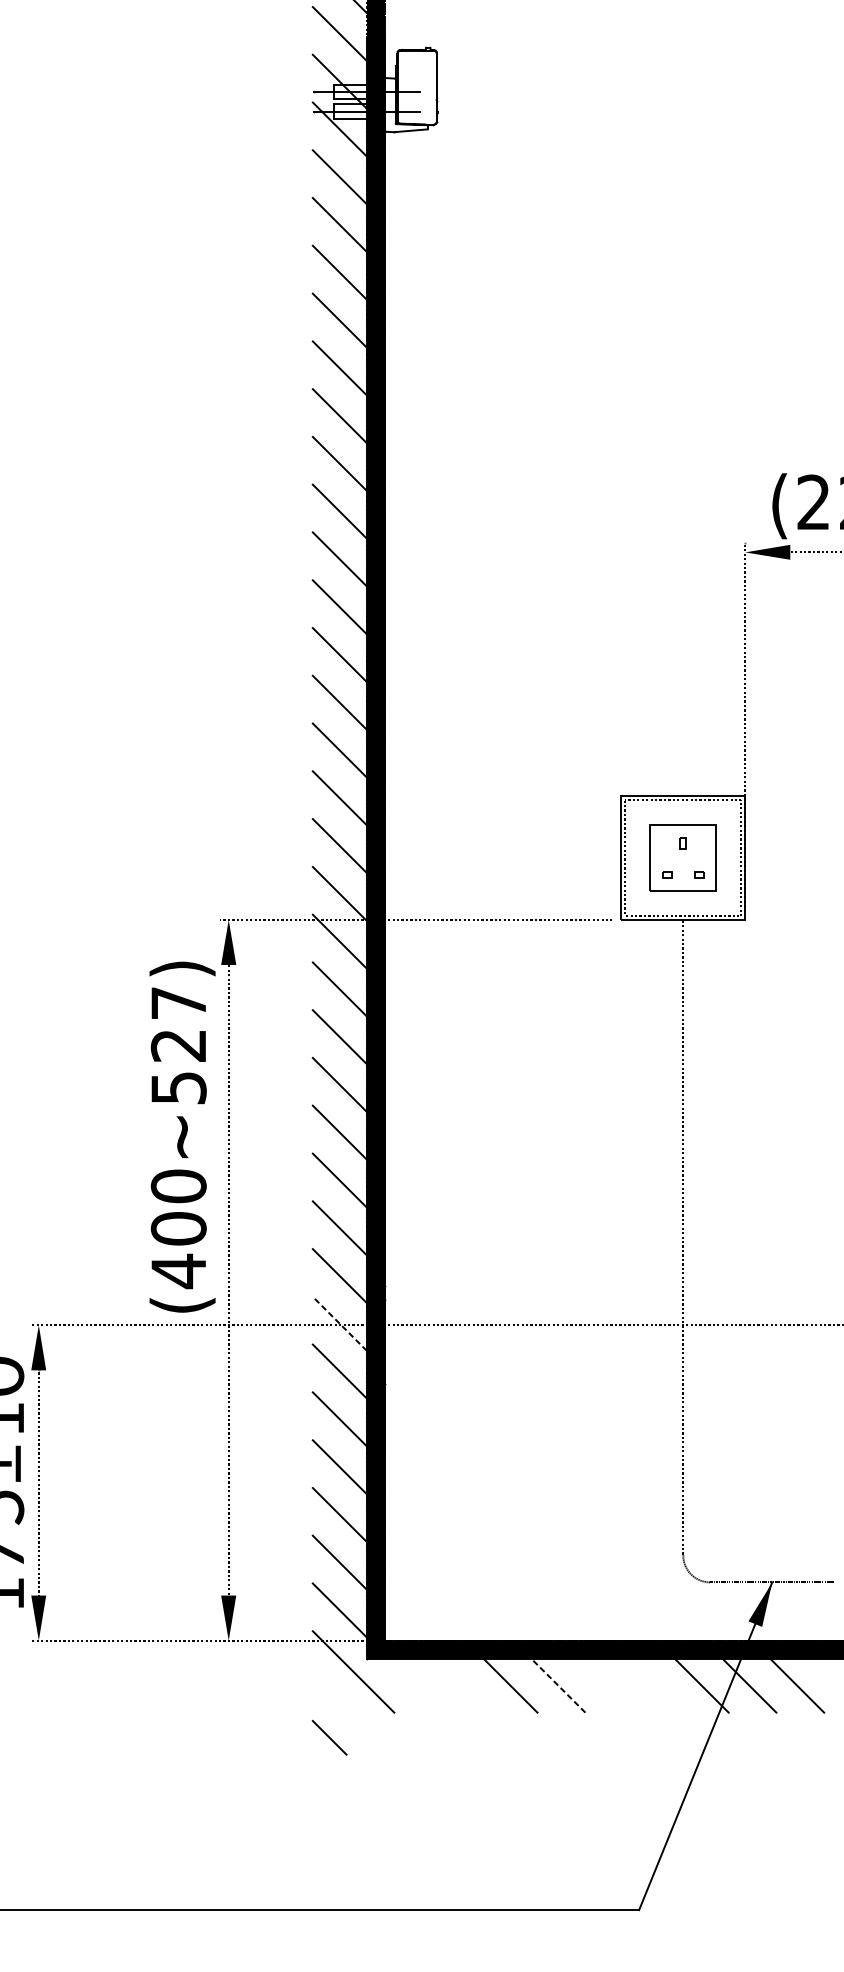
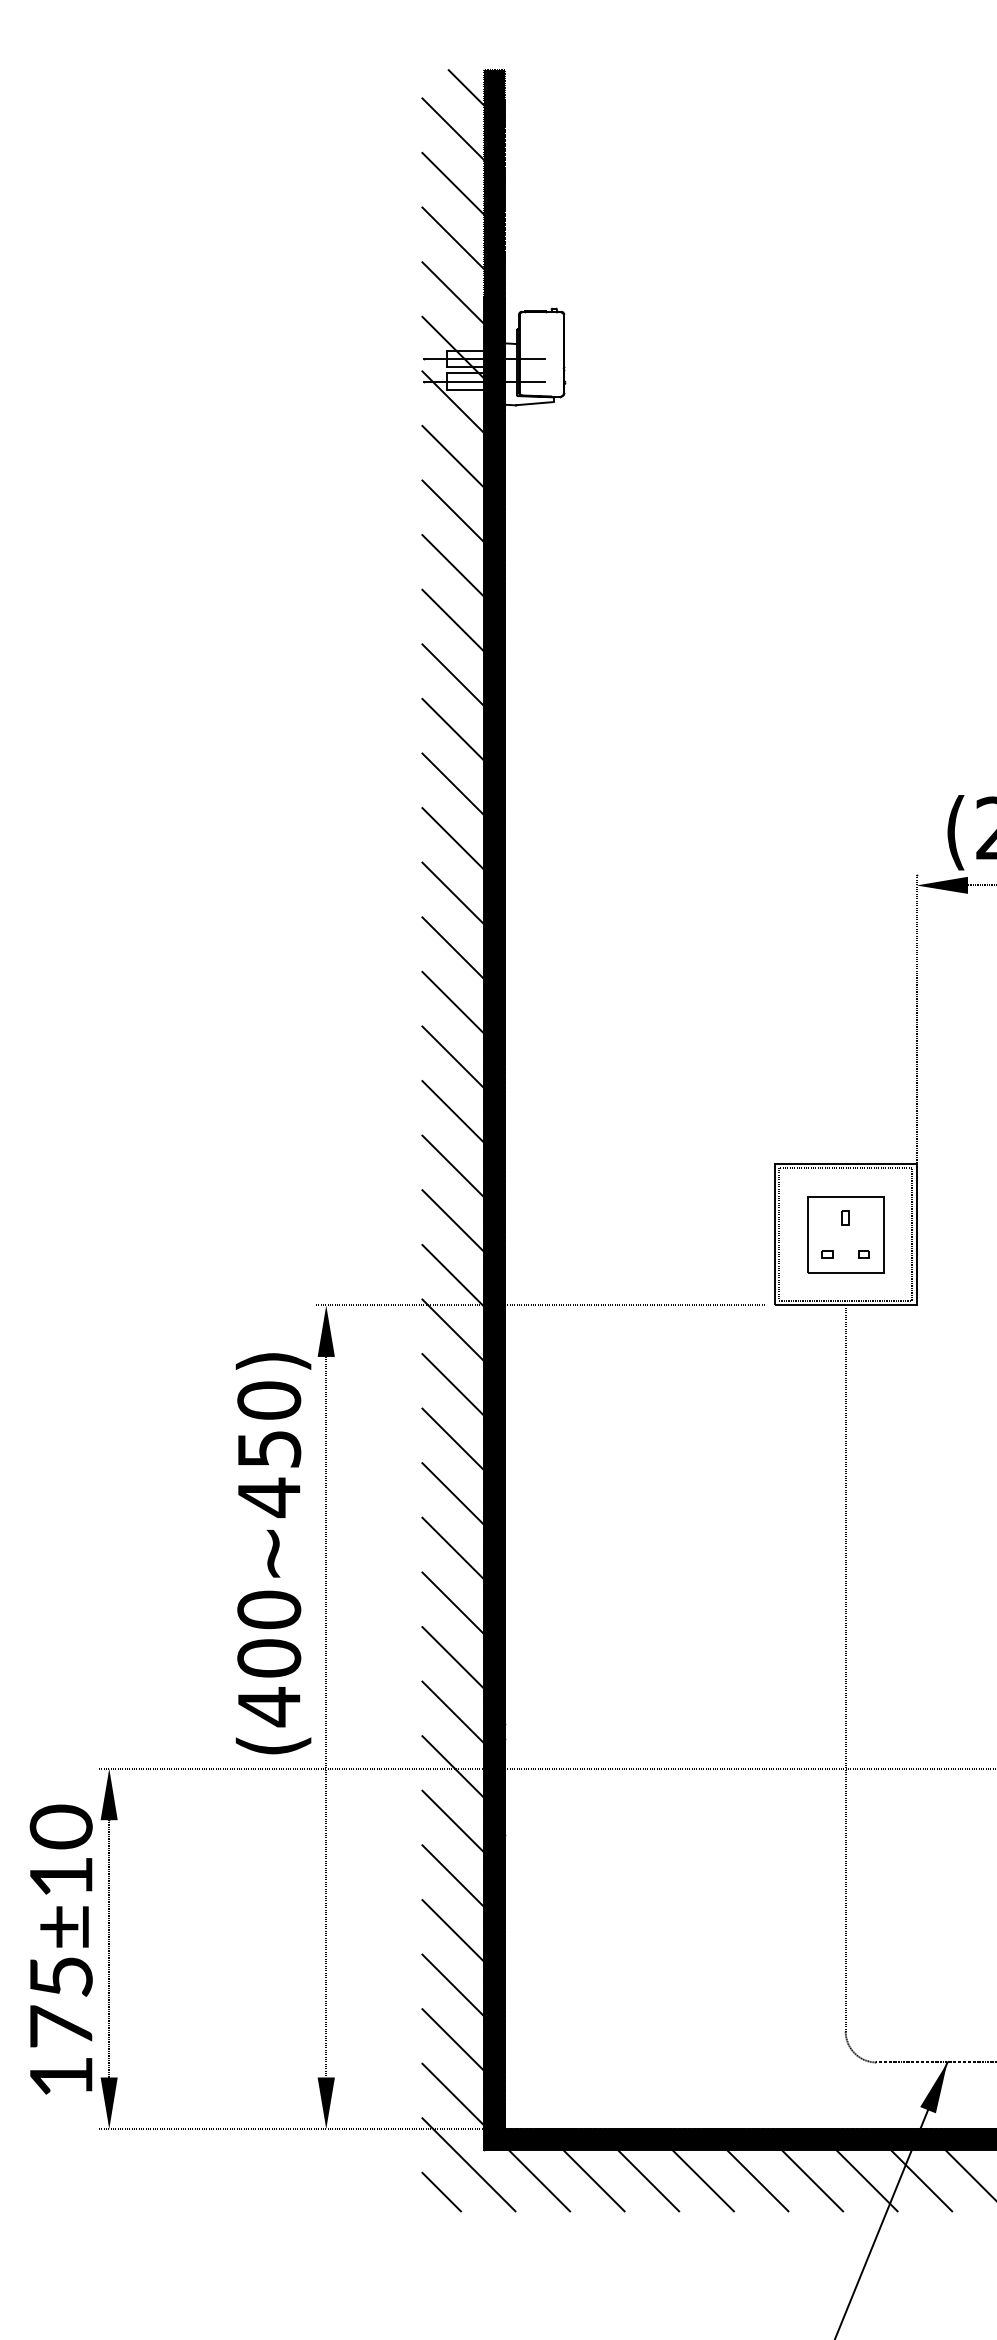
text: (179, 1045) -> (269, 1449), (400~527) -> (400~450)
line: (340, 1324) -> (453, 1767), dashed -> solid
line: (415, 1685) -> (539, 2180), added
line: (462, 1685) -> (593, 2180), added
line: (557, 1685) -> (702, 2180), dashed -> solid
line: (606, 1685) -> (757, 2180), added
line: (654, 1685) -> (812, 2180), added
line: (329, 1737) -> (441, 2191), moved

